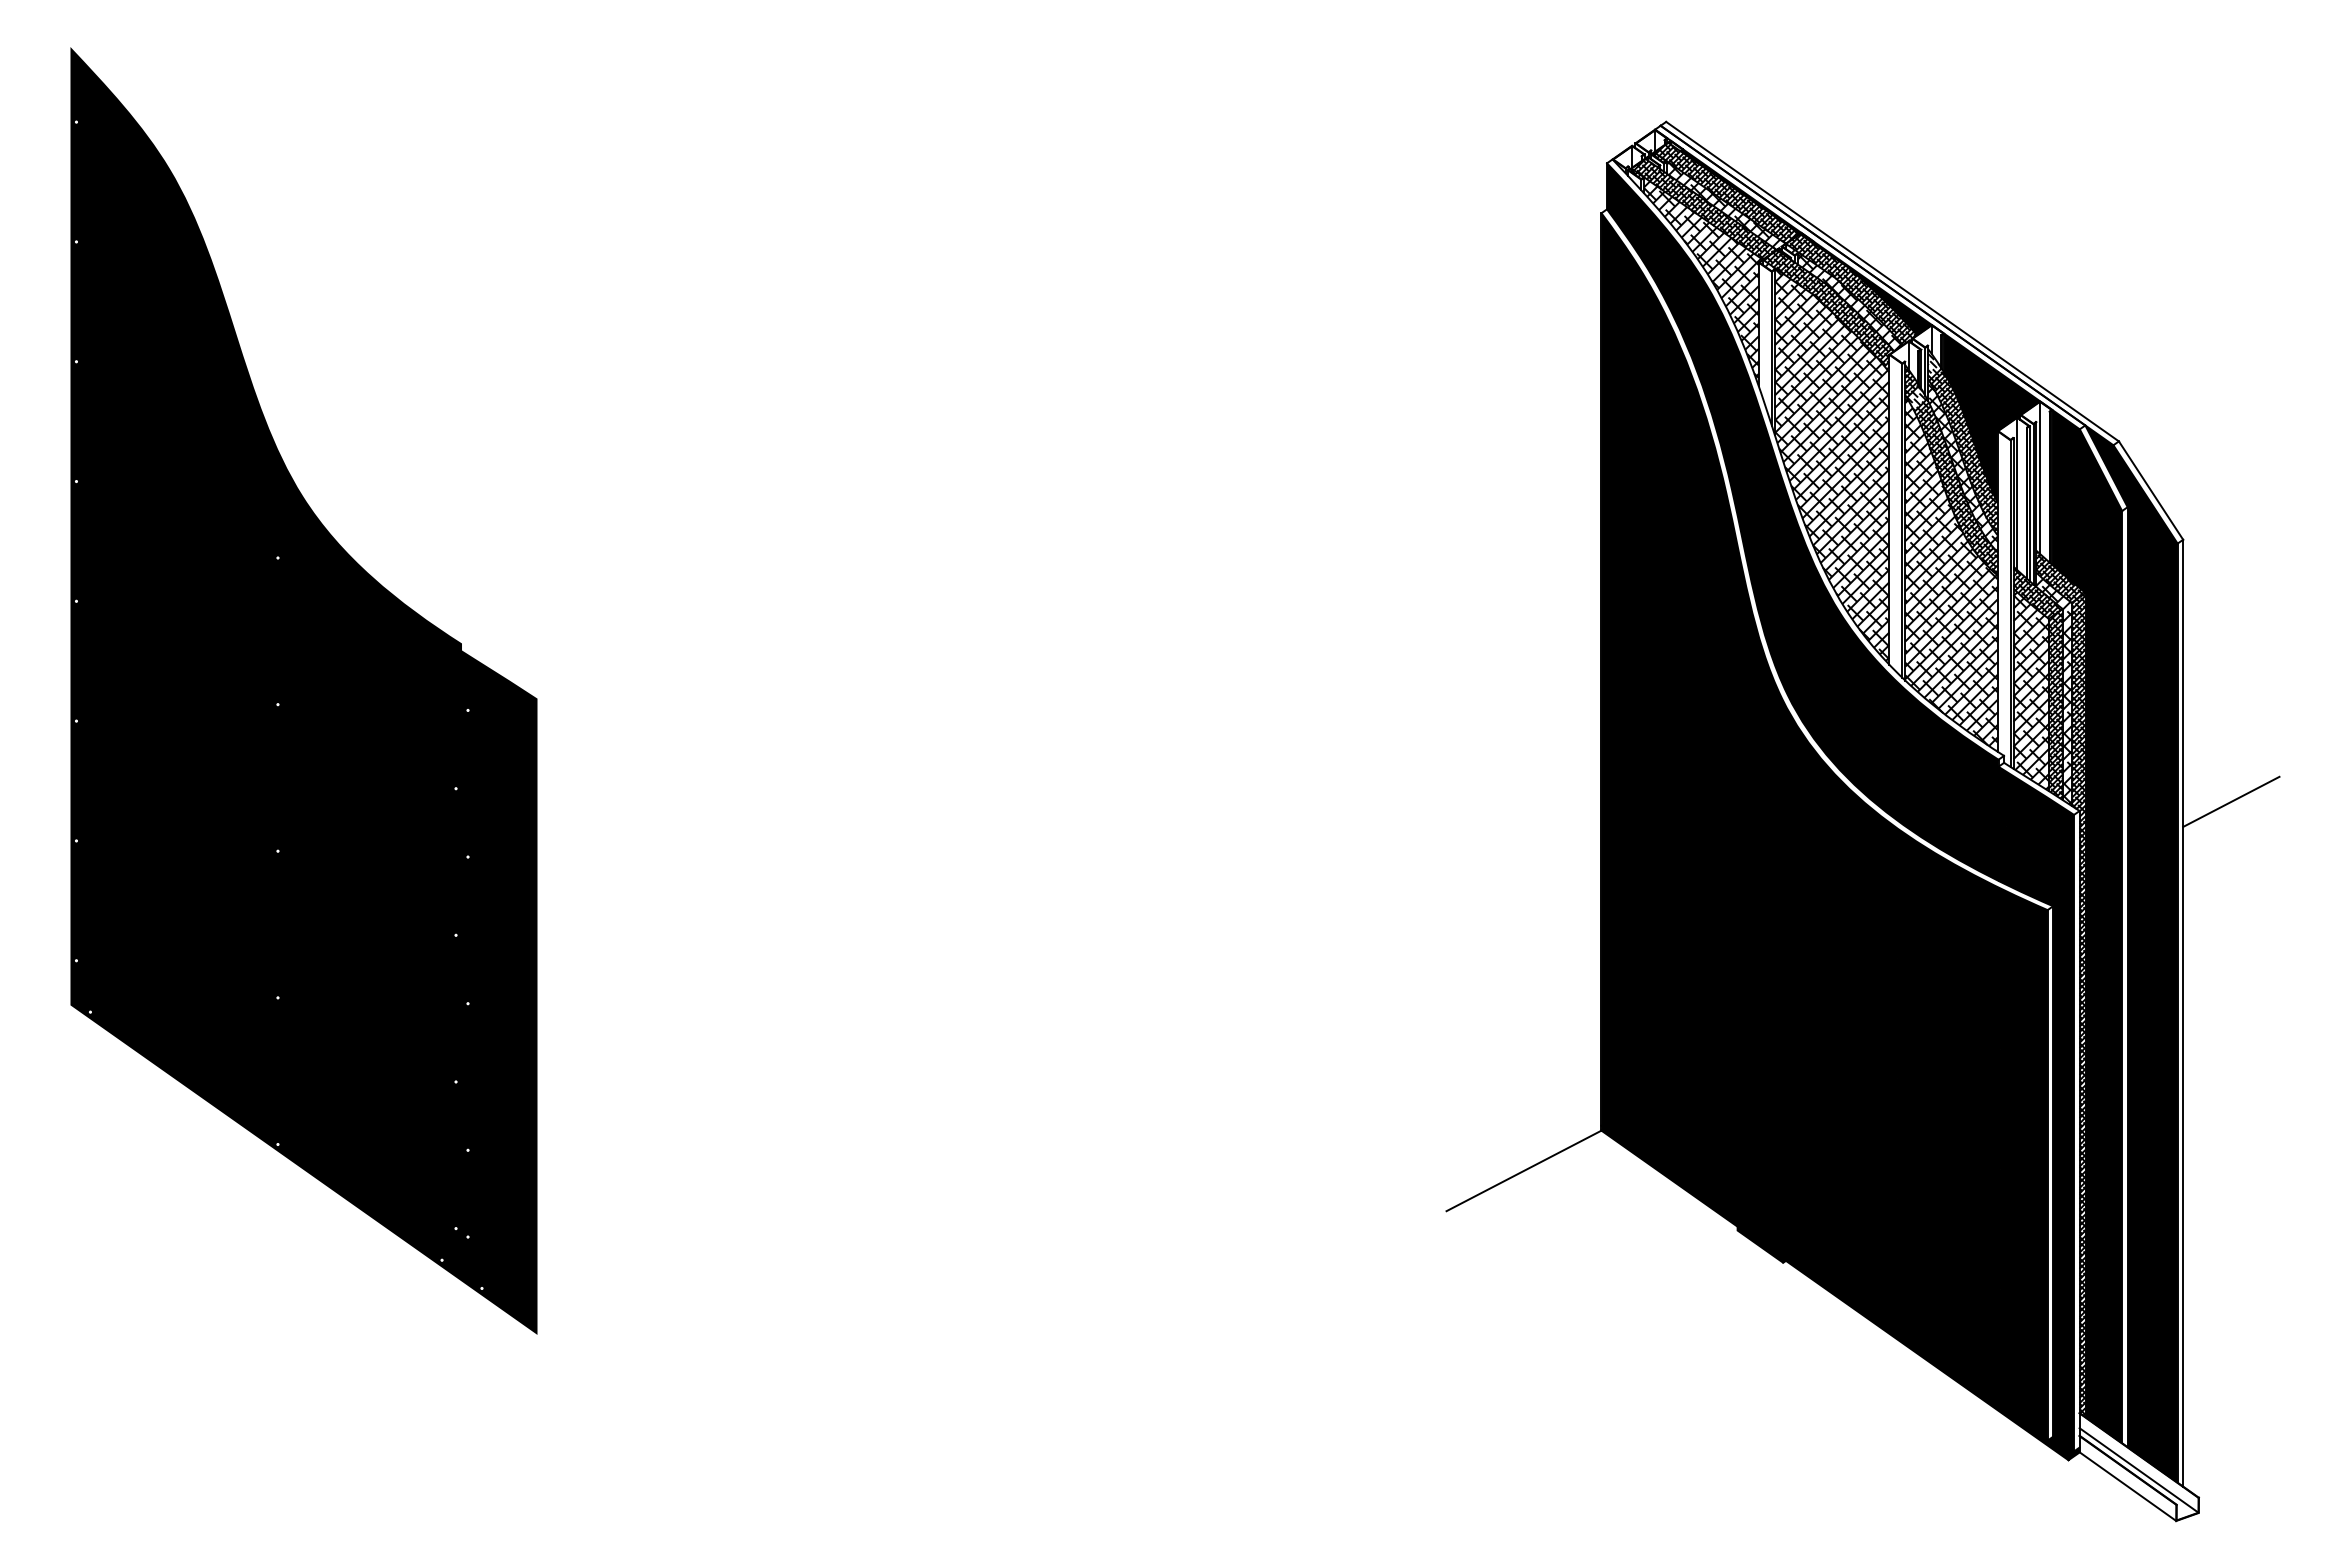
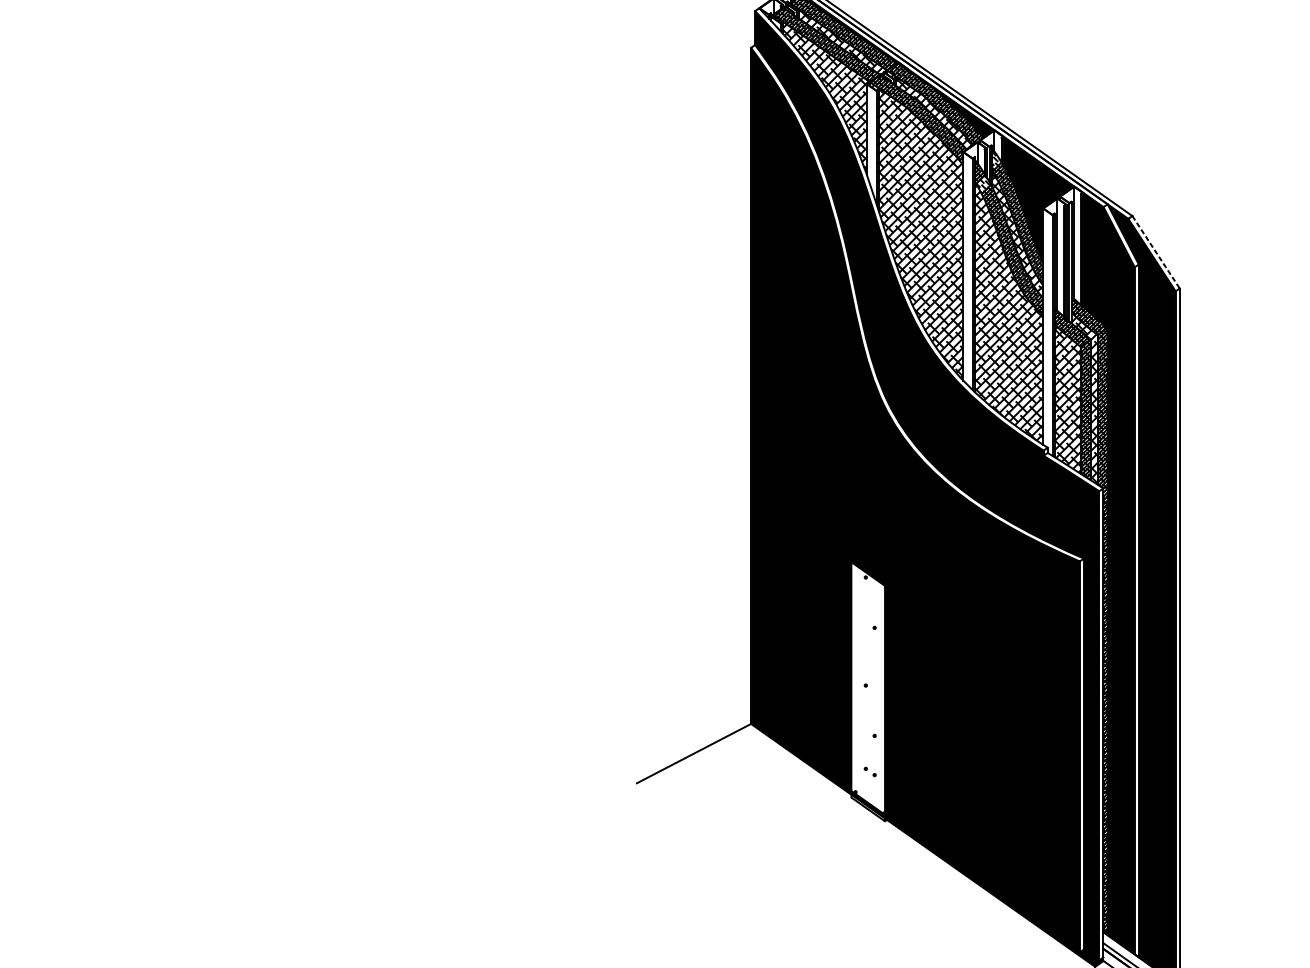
line: (2151, 490) -> (1156, 252), solid -> dashed
line: (2231, 801) -> (1215, 481), removed
fill: (1760, 1086) -> (868, 691), removed

